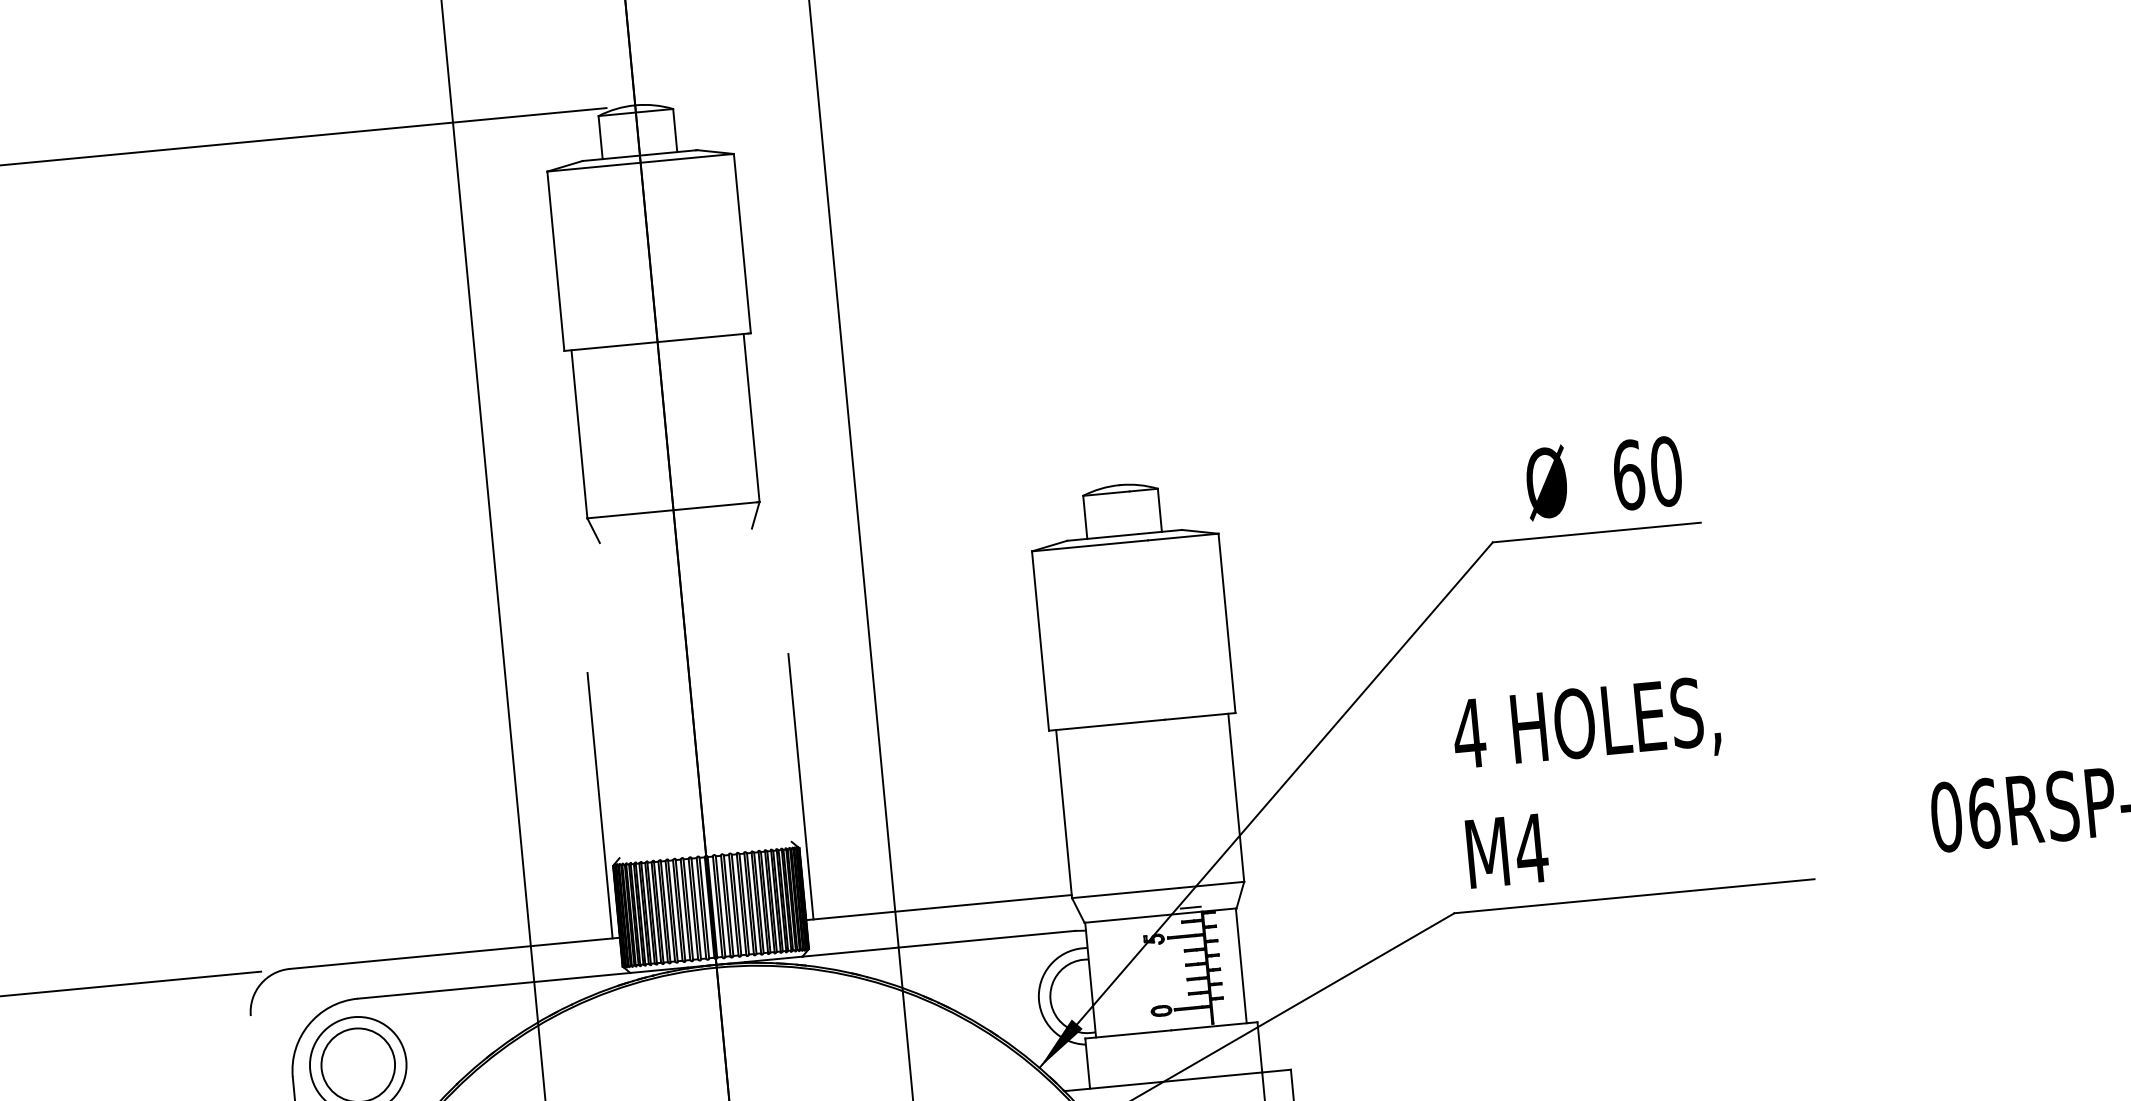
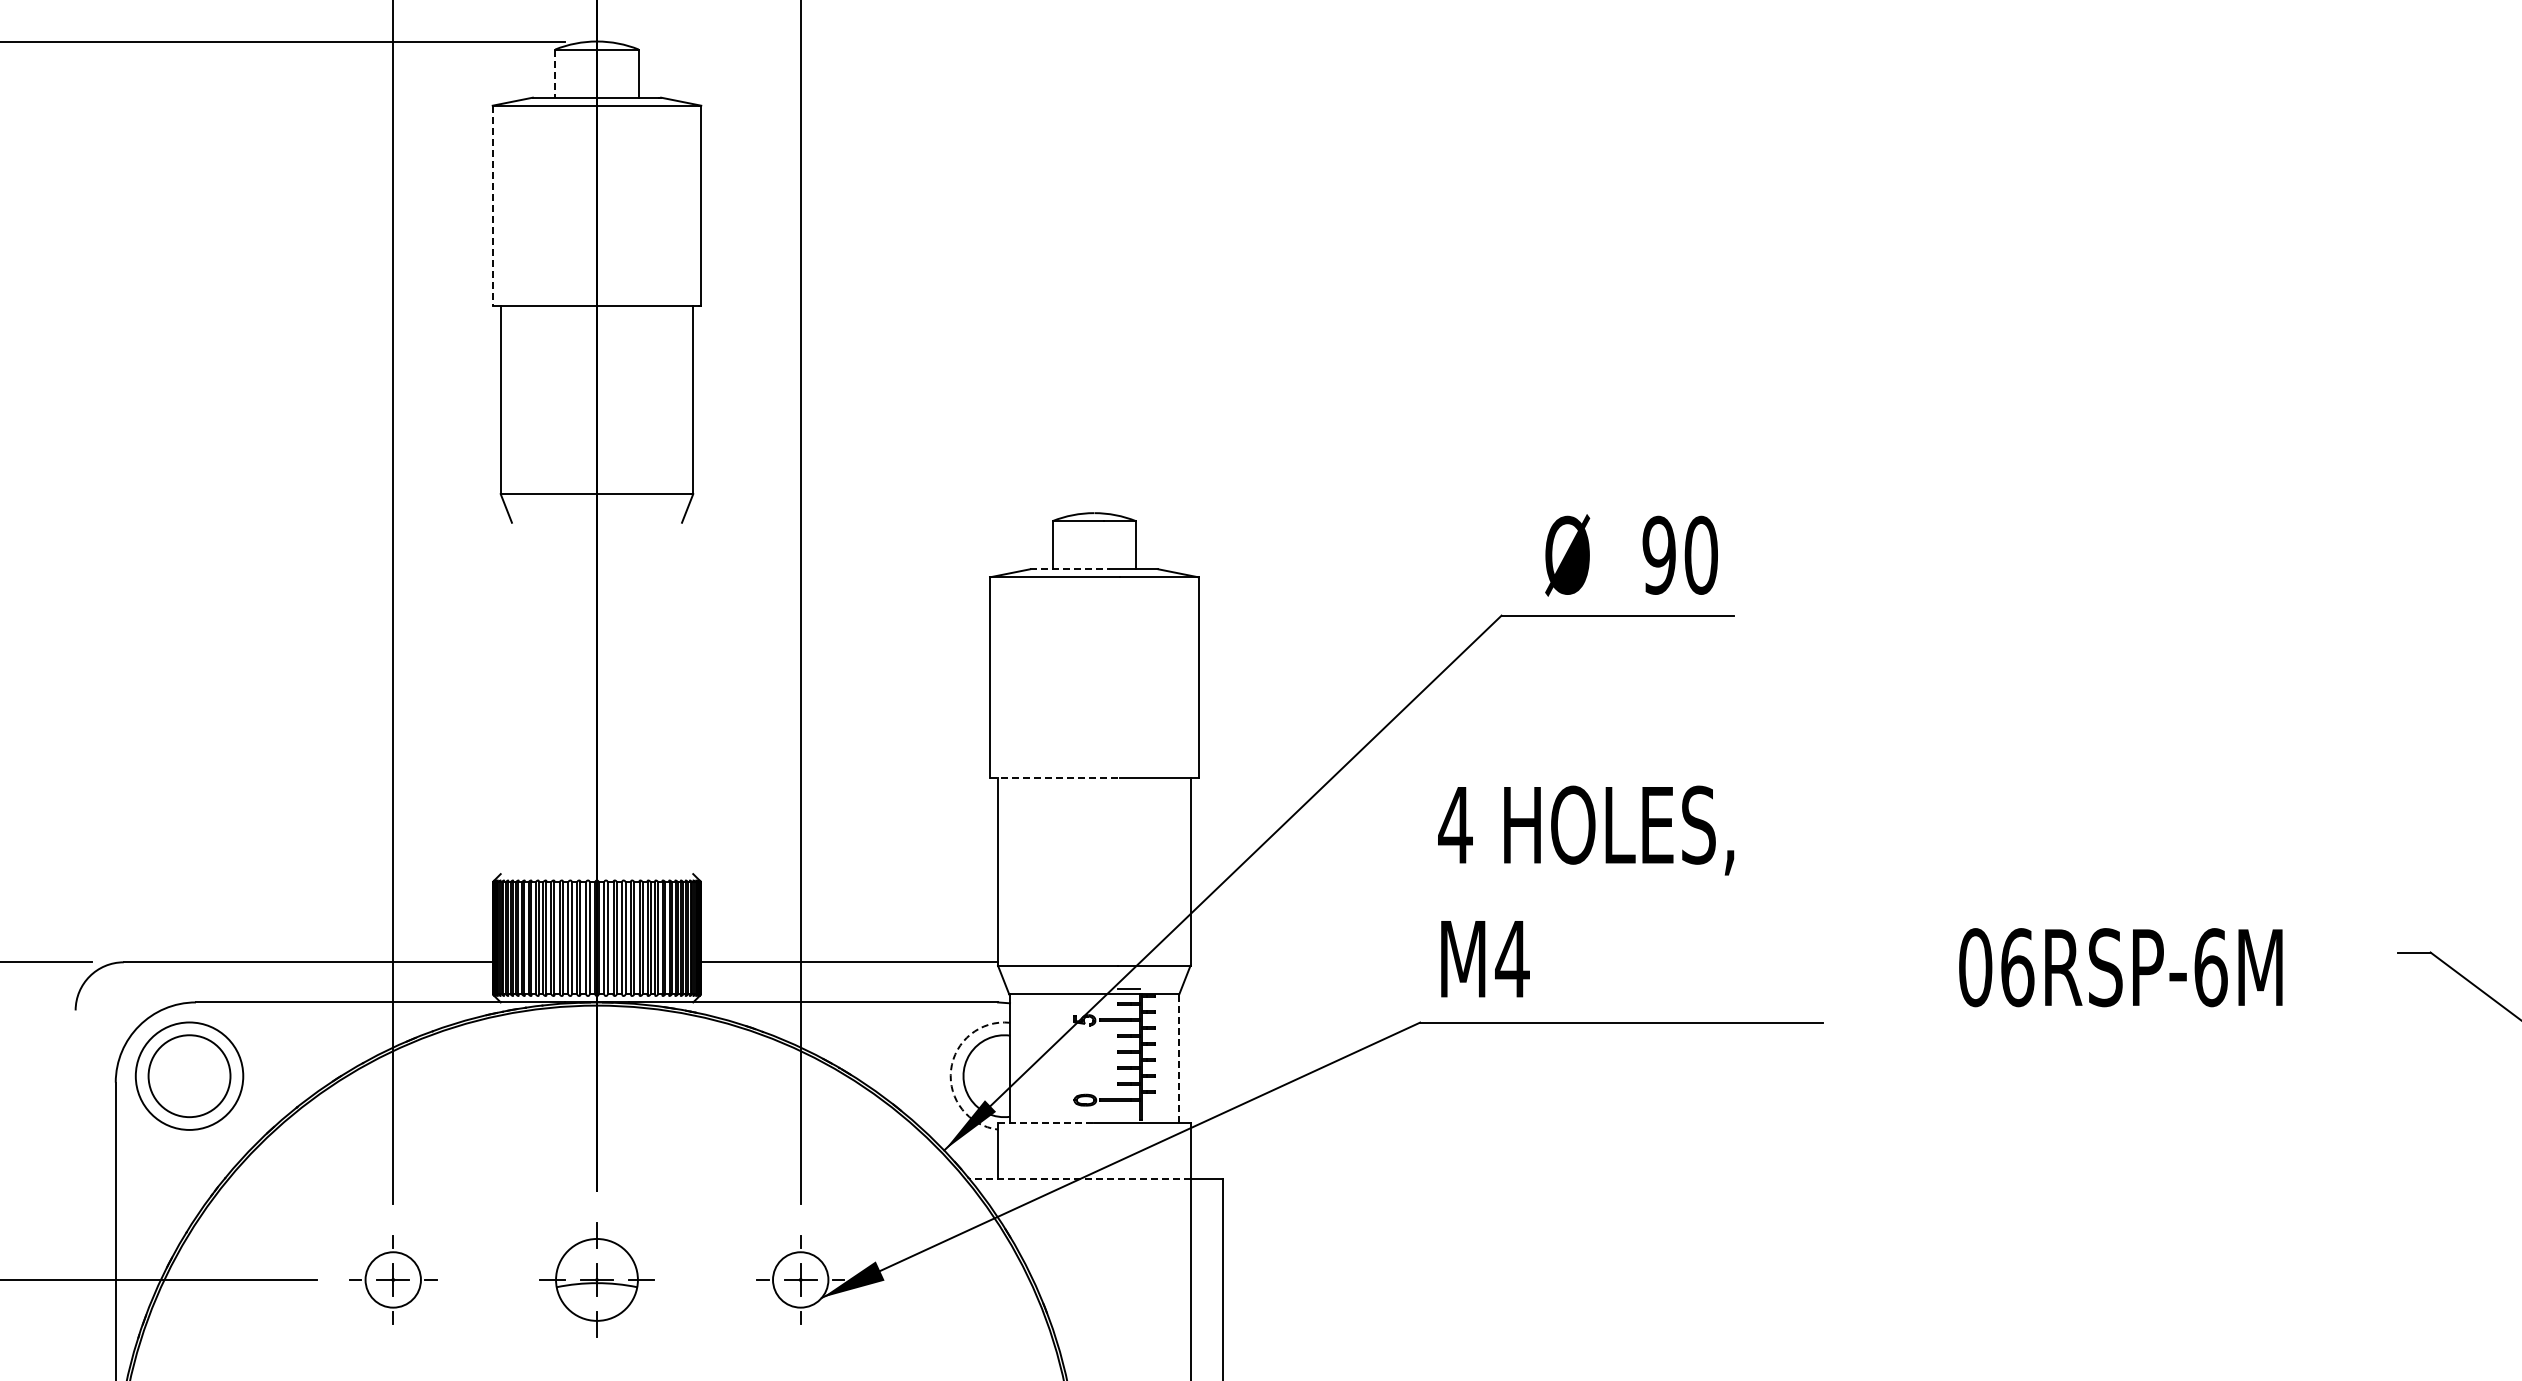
line: (600, 138) -> (555, 74), solid -> dashed
line: (555, 261) -> (492, 206), solid -> dashed
text: (1628, 474) -> (1659, 554), 60 -> 90
line: (1103, 537) -> (1070, 569), solid -> dashed
line: (1106, 724) -> (1054, 777), solid -> dashed
line: (801, 786) -> (709, 813), removed
line: (599, 805) -> (484, 813), removed
line: (1241, 965) -> (1178, 1058), solid -> dashed
arc: (1039, 995) -> (951, 1070), solid -> dashed
line: (1128, 1034) -> (1046, 1122), solid -> dashed
line: (1162, 1081) -> (1079, 1178), solid -> dashed

